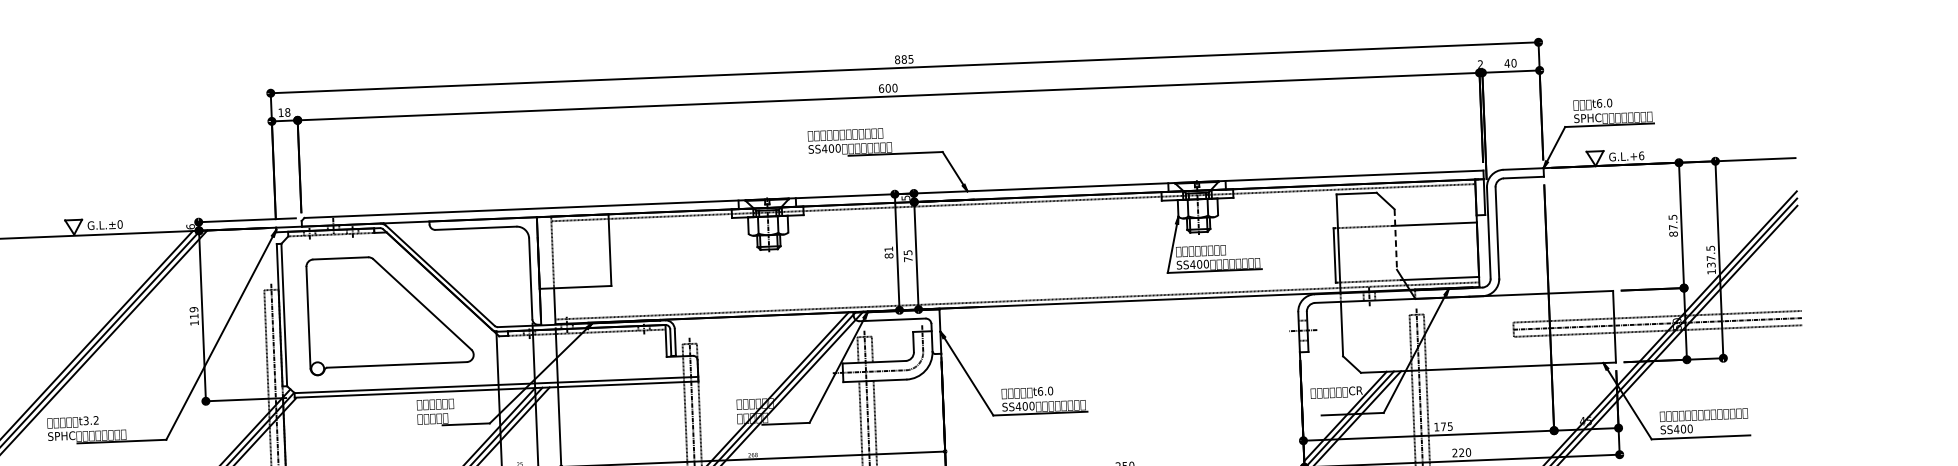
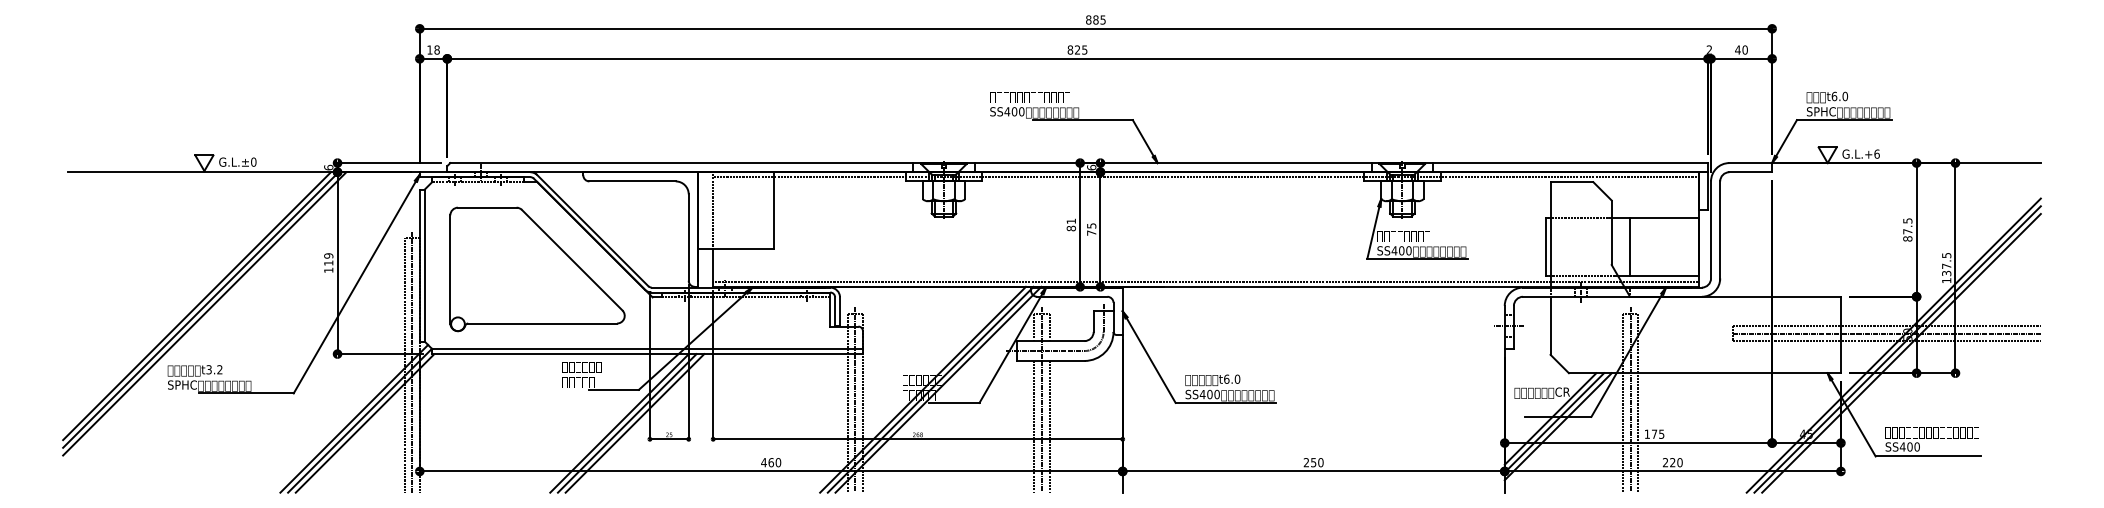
text: (888, 87) -> (1077, 49), 600 -> 825
text: (905, 197) -> (1091, 167), 5 -> 6
line: (1395, 240) -> (1611, 233), dashed -> solid
line: (1413, 252) -> (1630, 247), added

